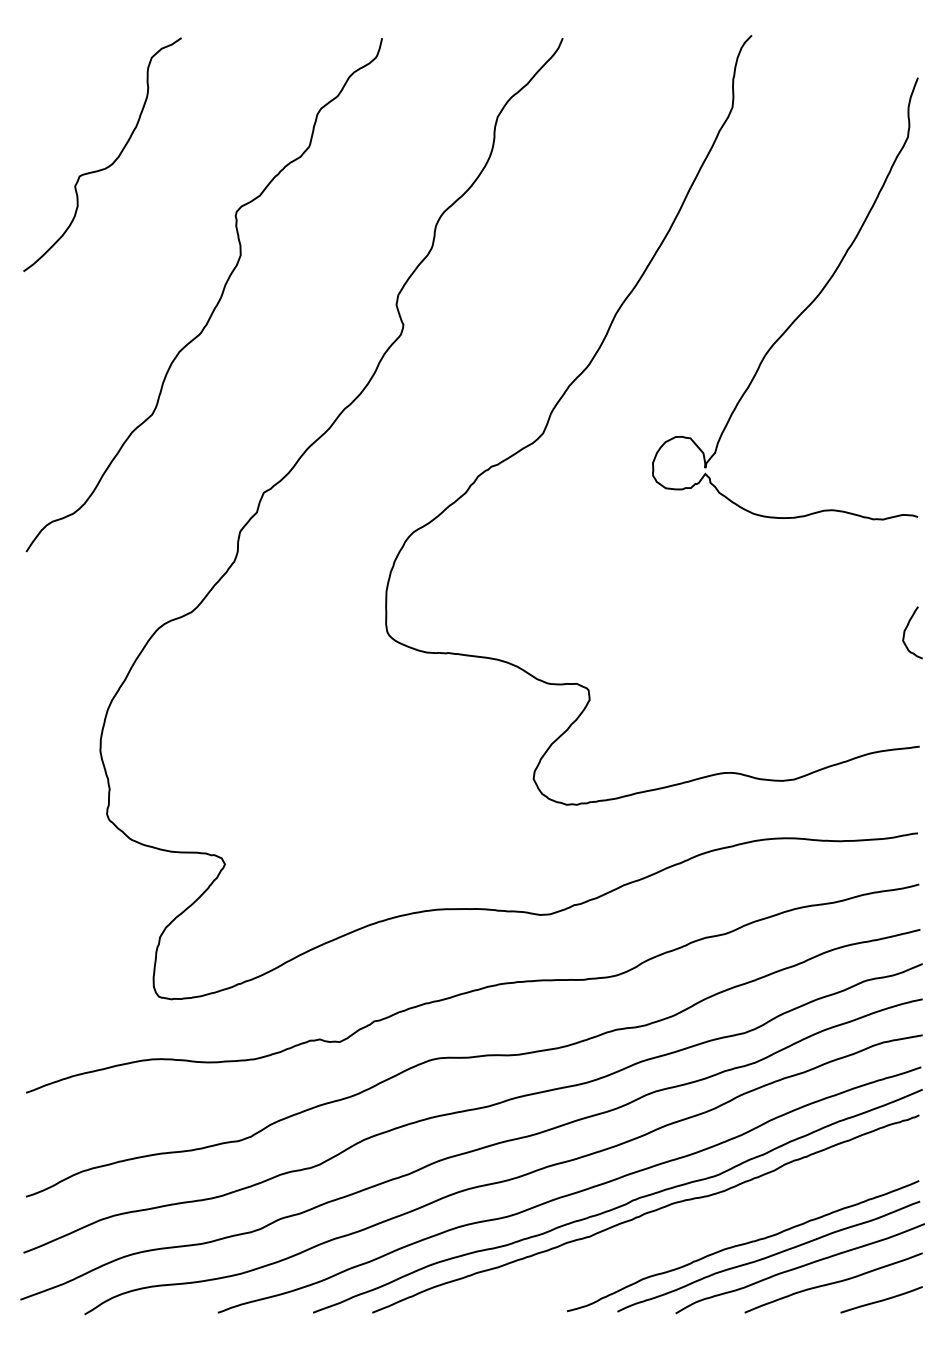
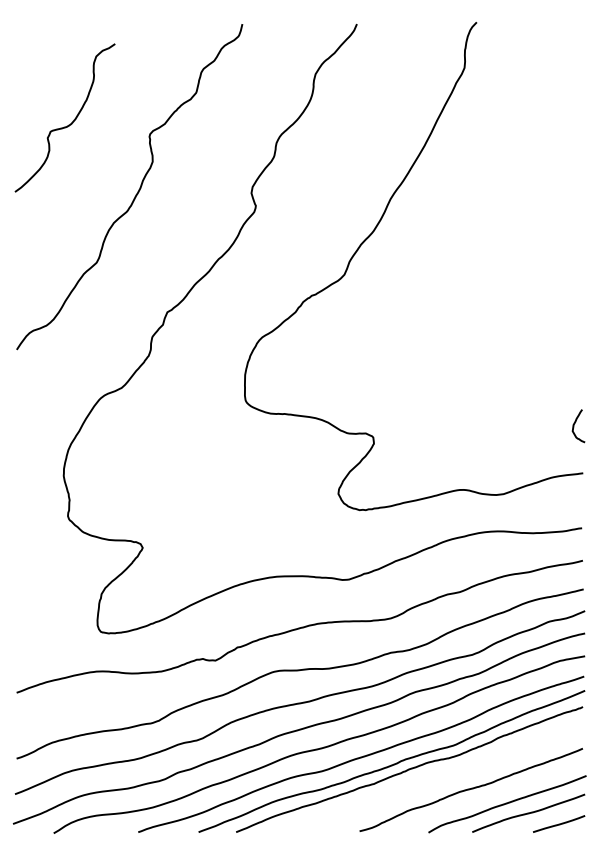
curve: (107, 164) -> (68, 124), moved
curve: (800, 313) -> (507, 198), removed
curve: (905, 633) -> (574, 426), moved
curve: (768, 1256) -> (487, 796), removed

